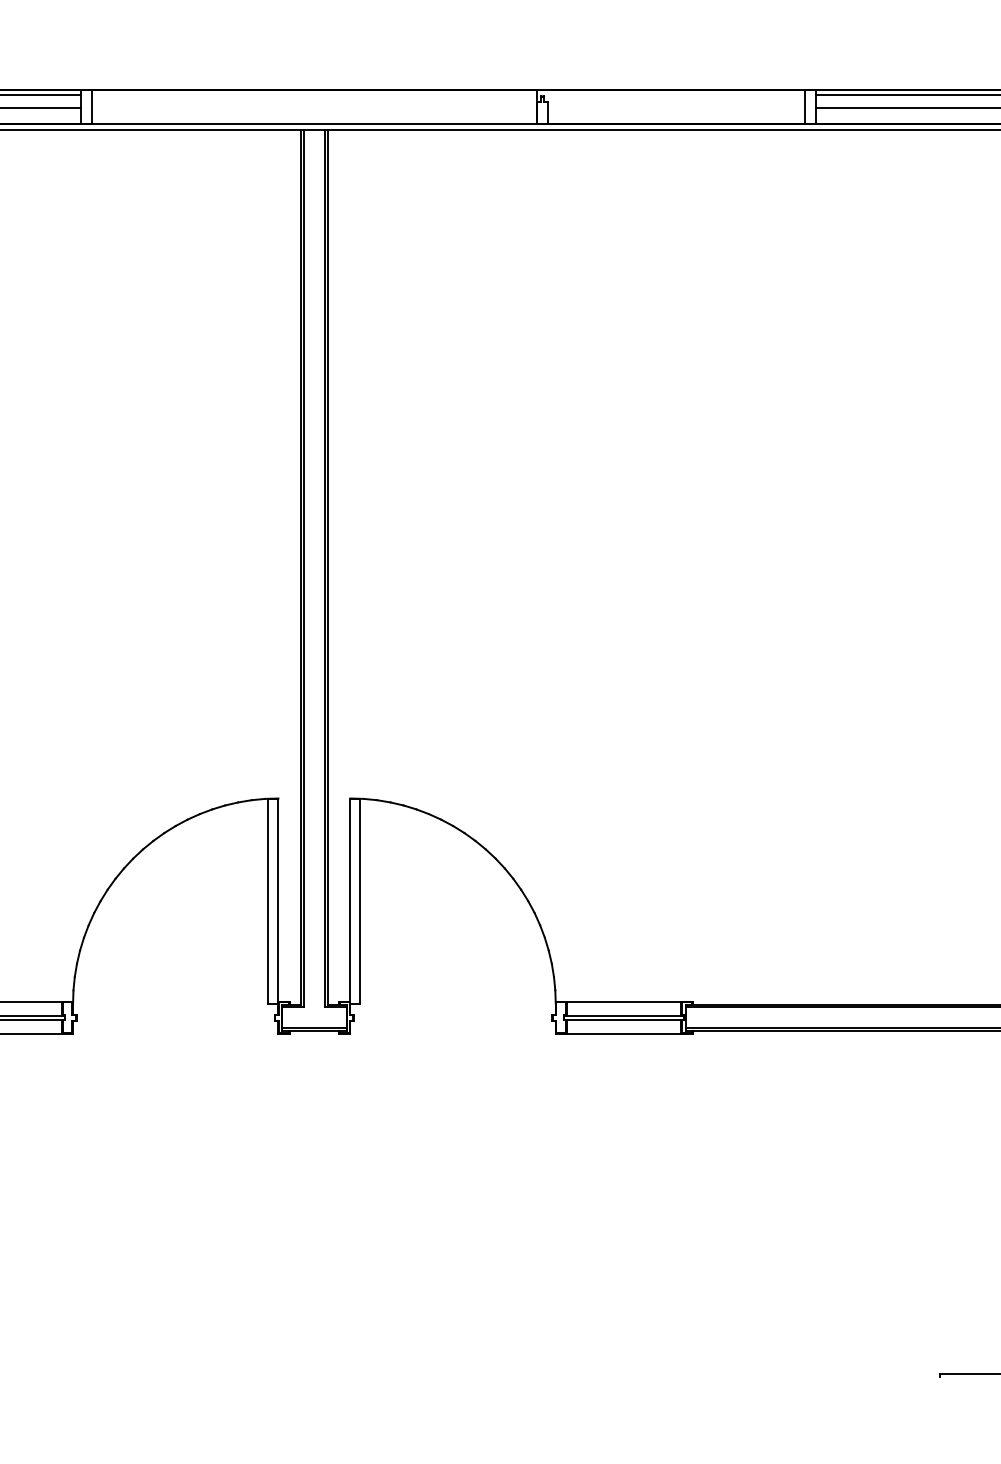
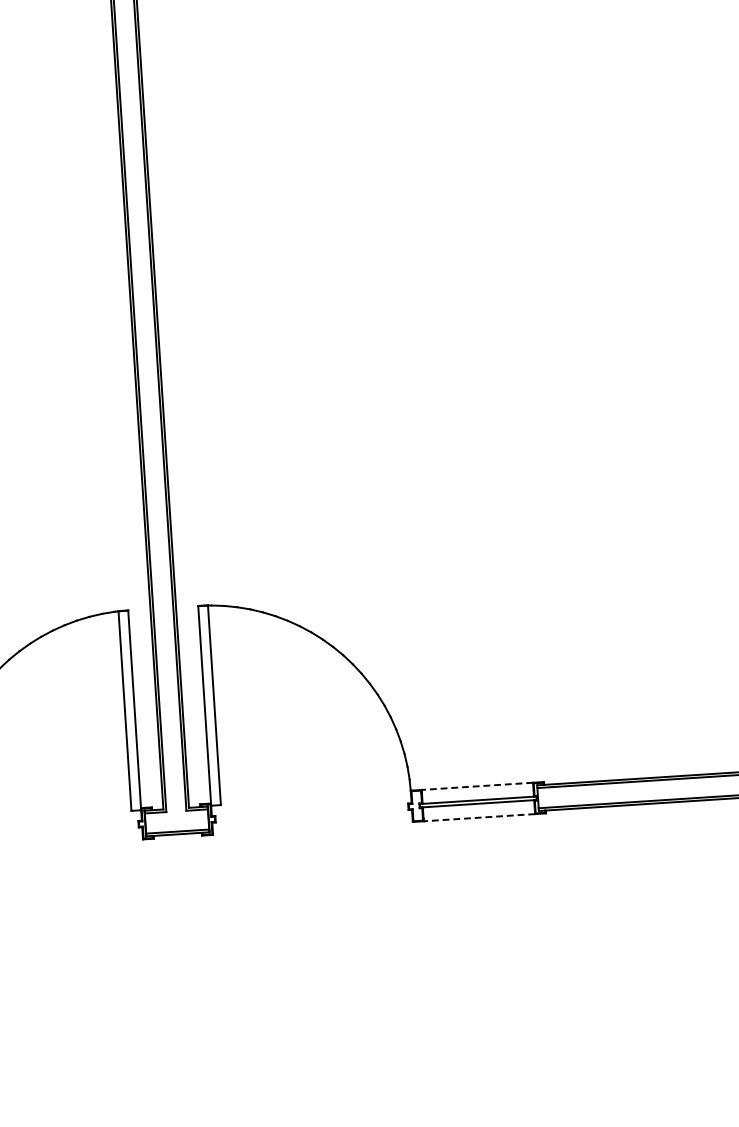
line: (623, 1001) -> (476, 786), solid -> dashed
line: (623, 1033) -> (478, 817), solid -> dashed

